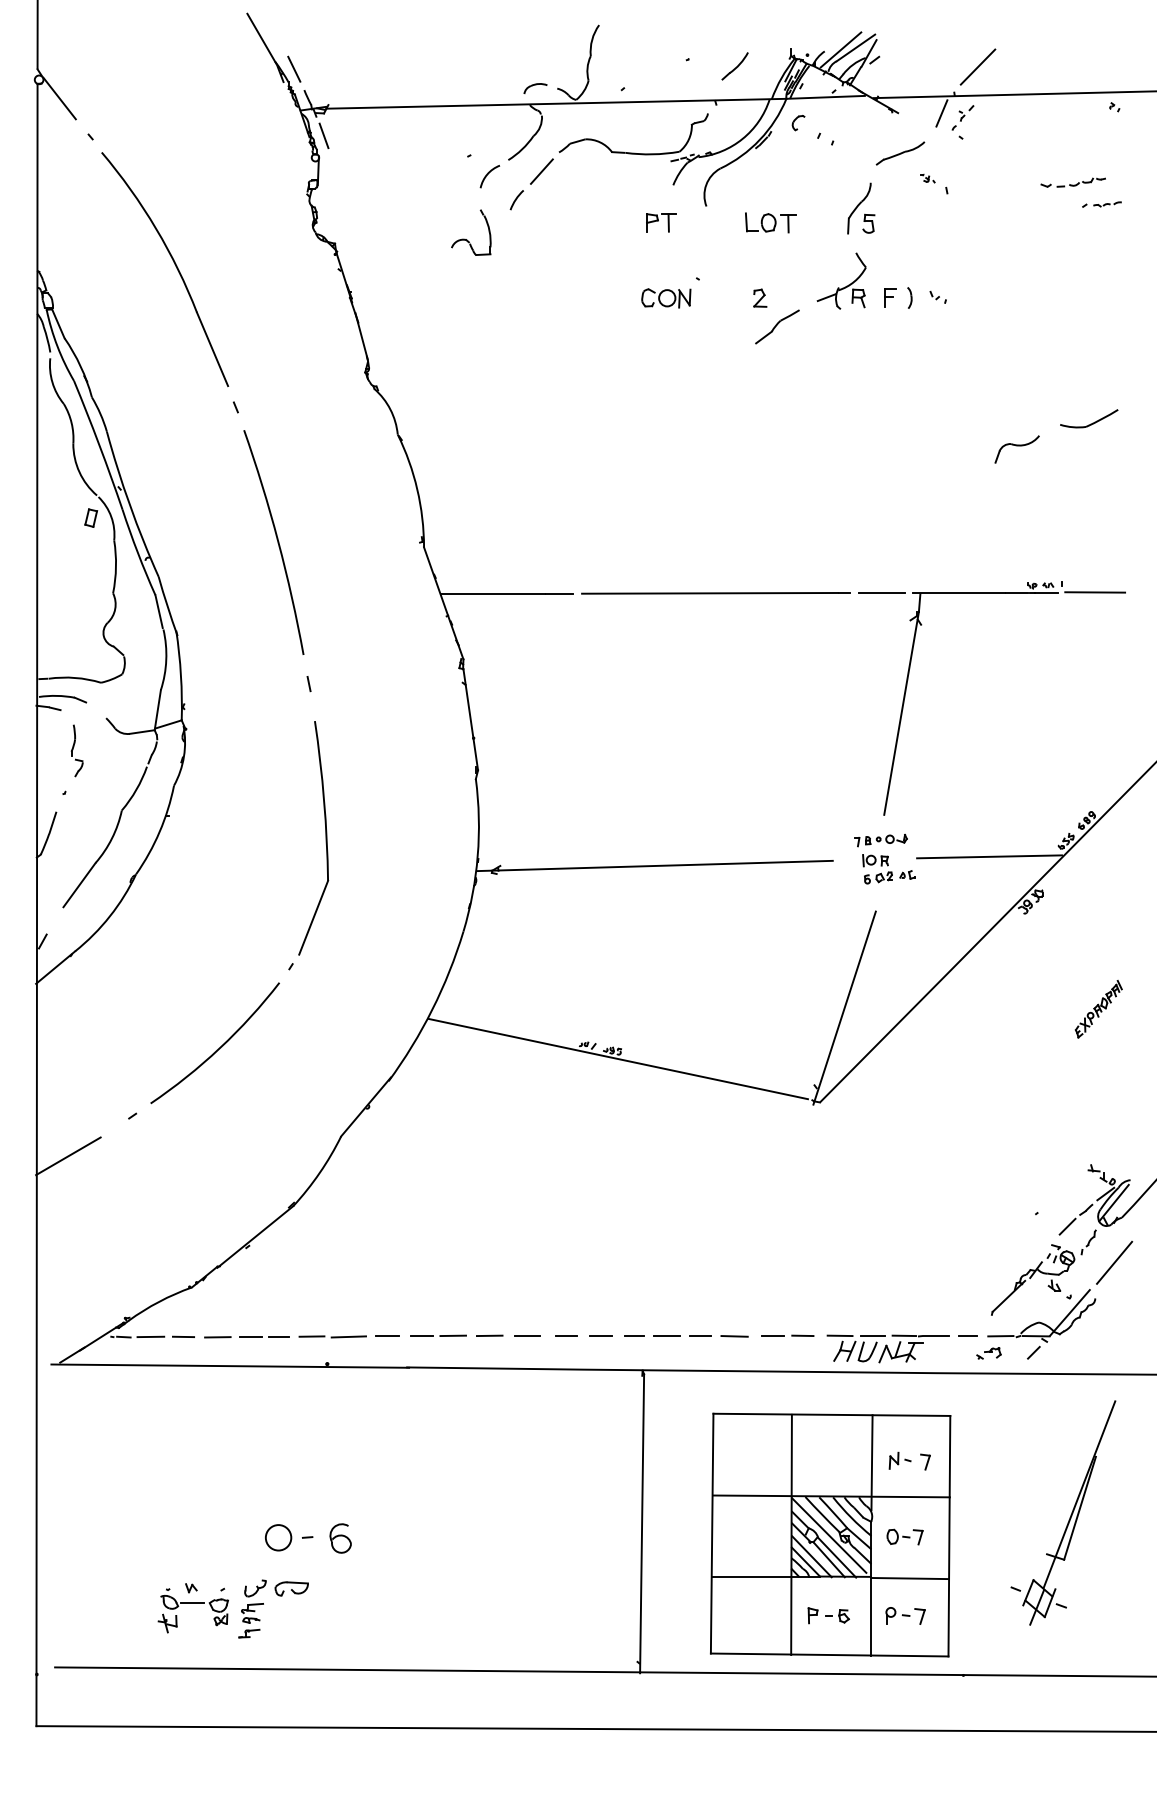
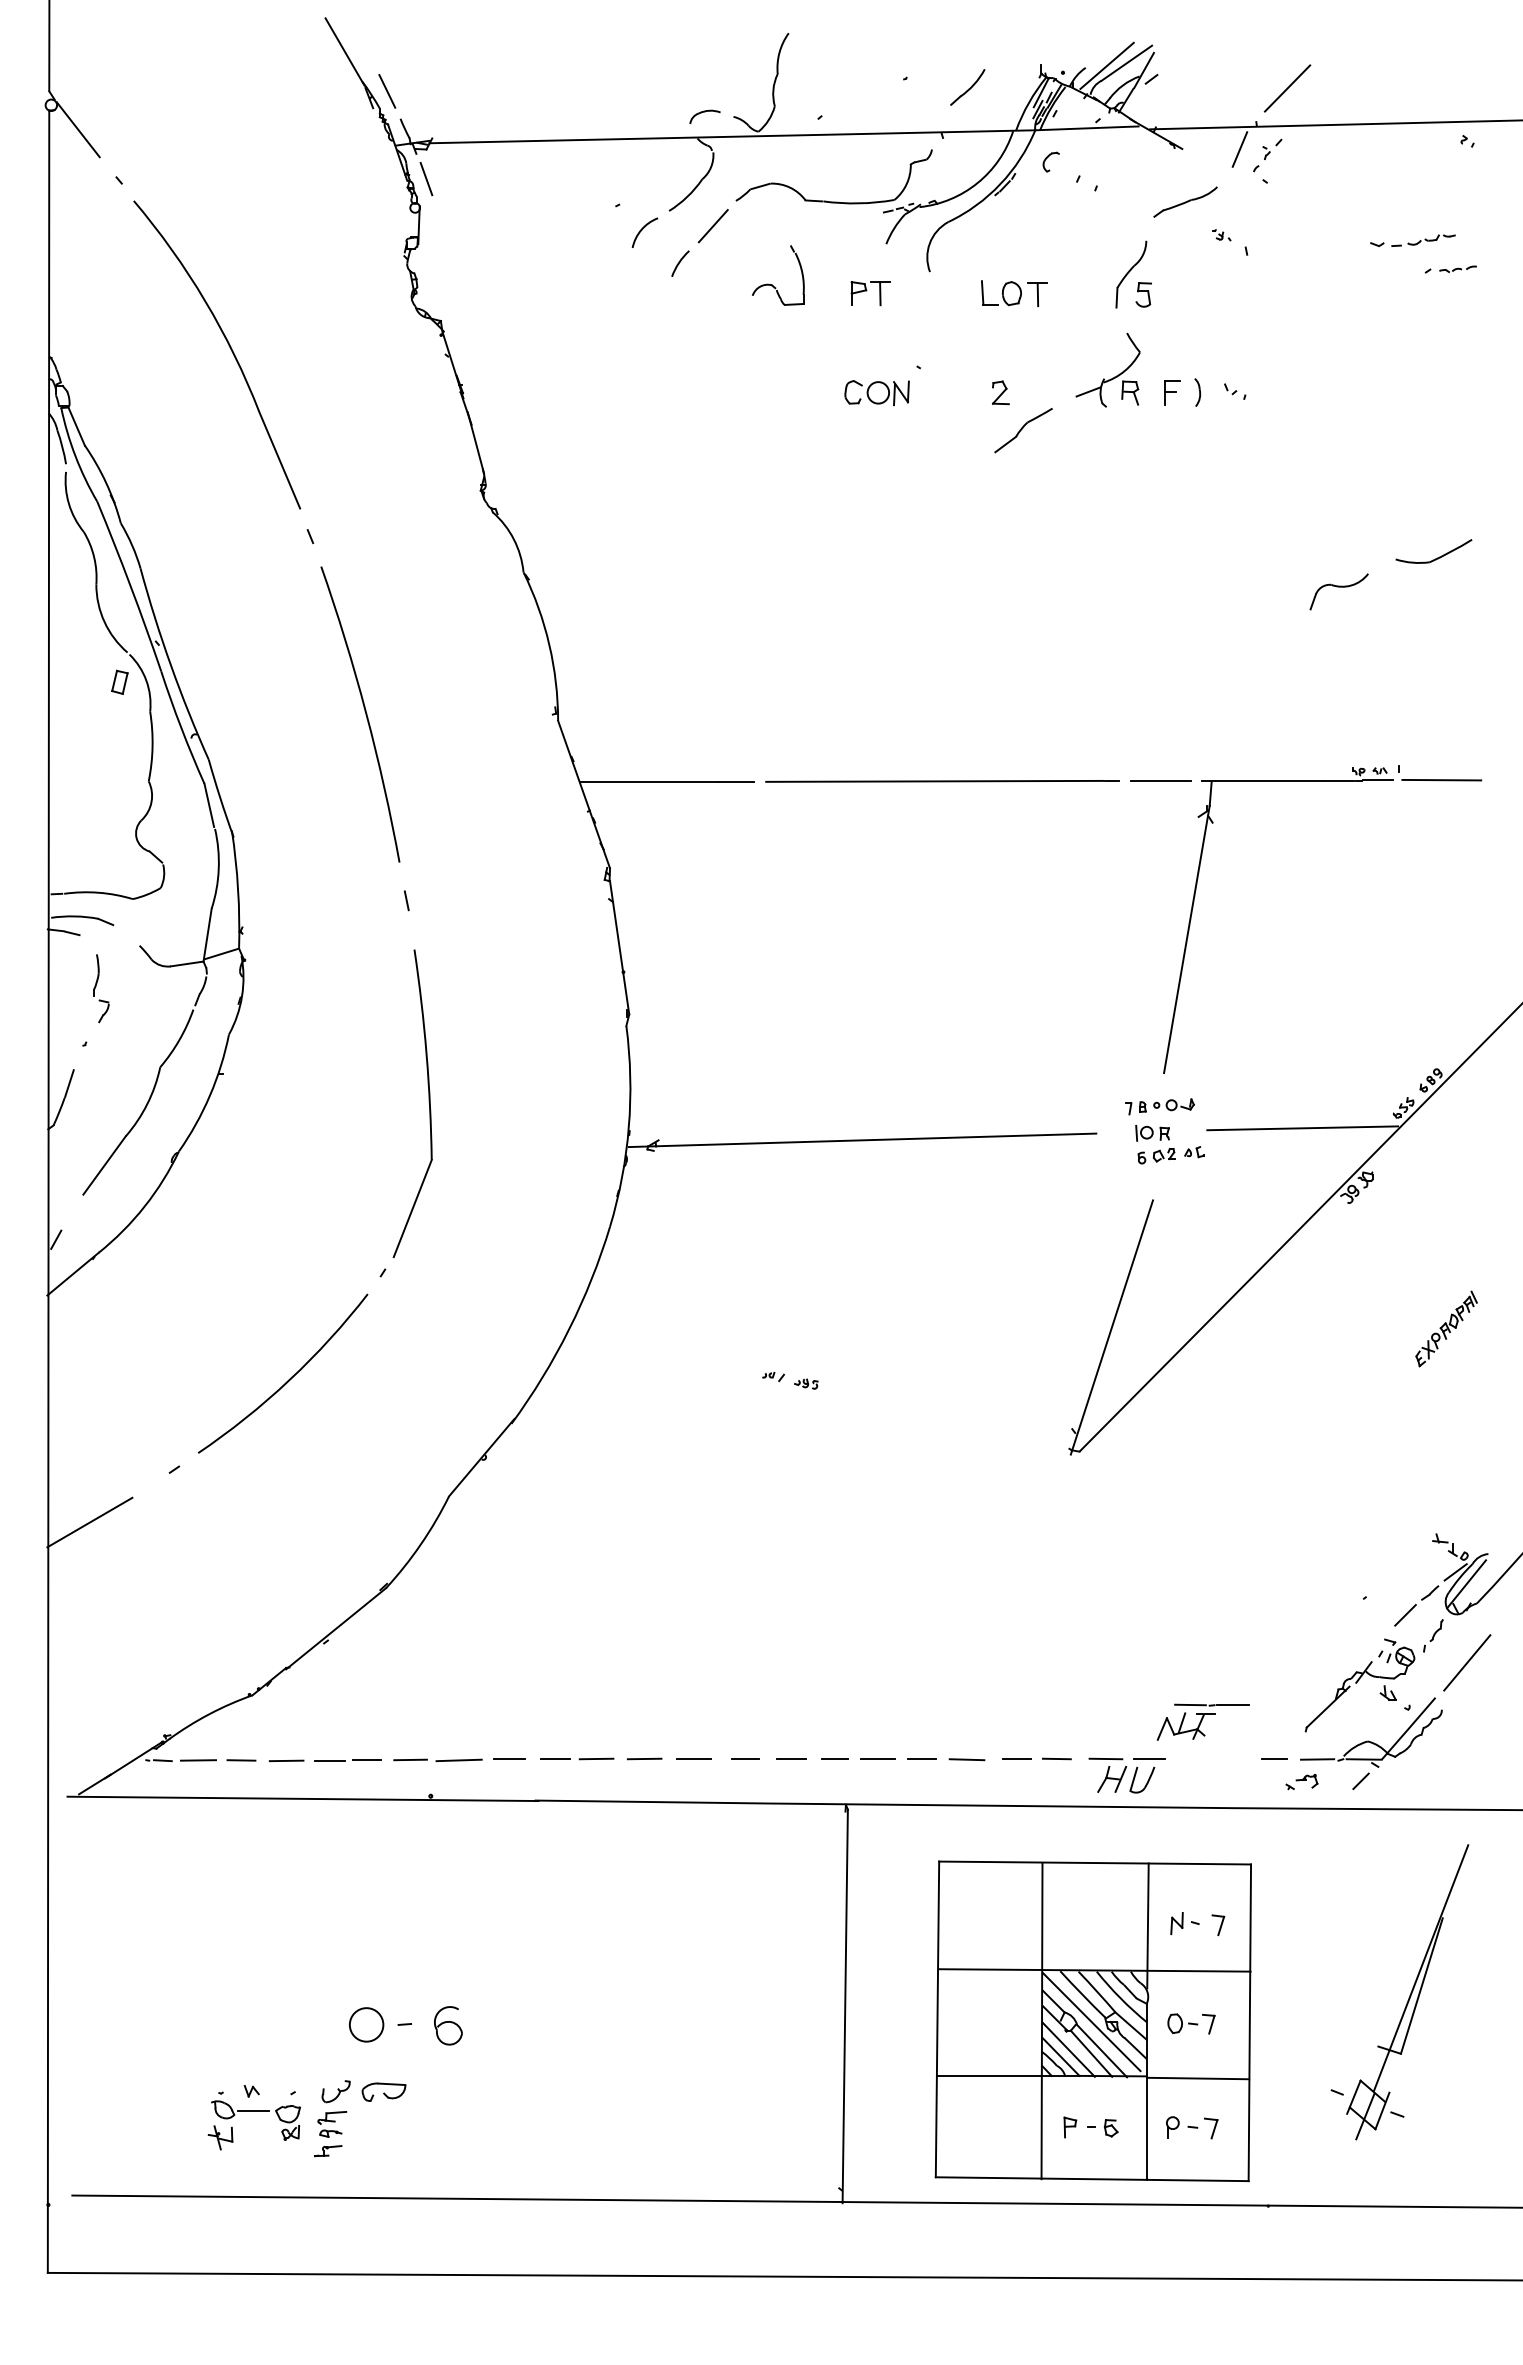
part: (466, 239) -> (772, 284), moved
line: (617, 1059) -> (813, 1394), removed
part: (913, 1348) -> (1202, 1721), moved

